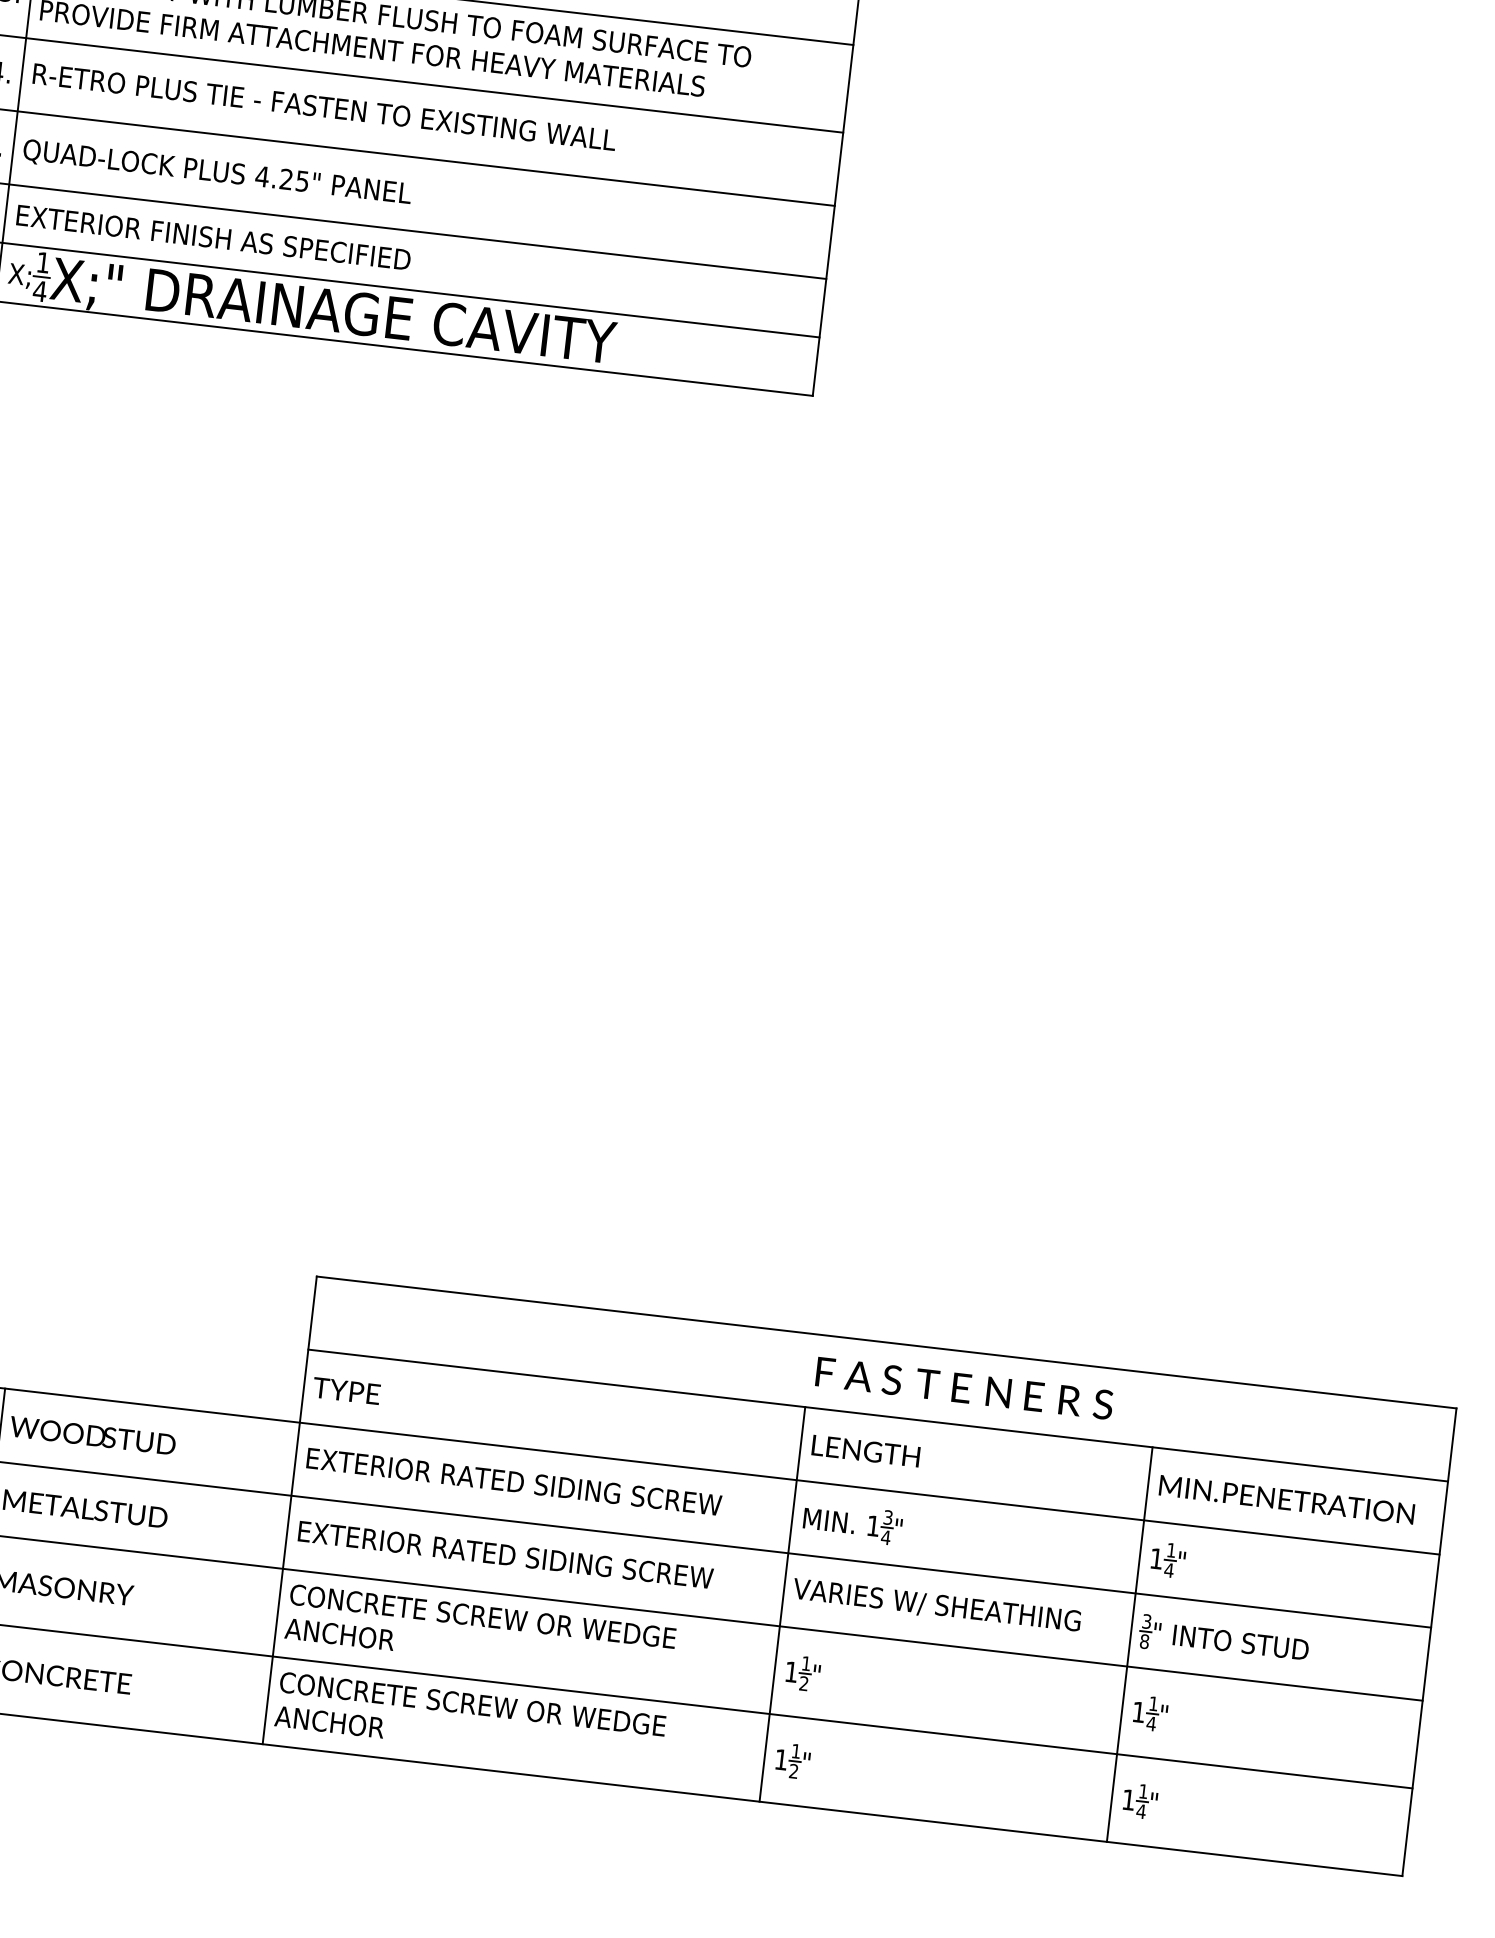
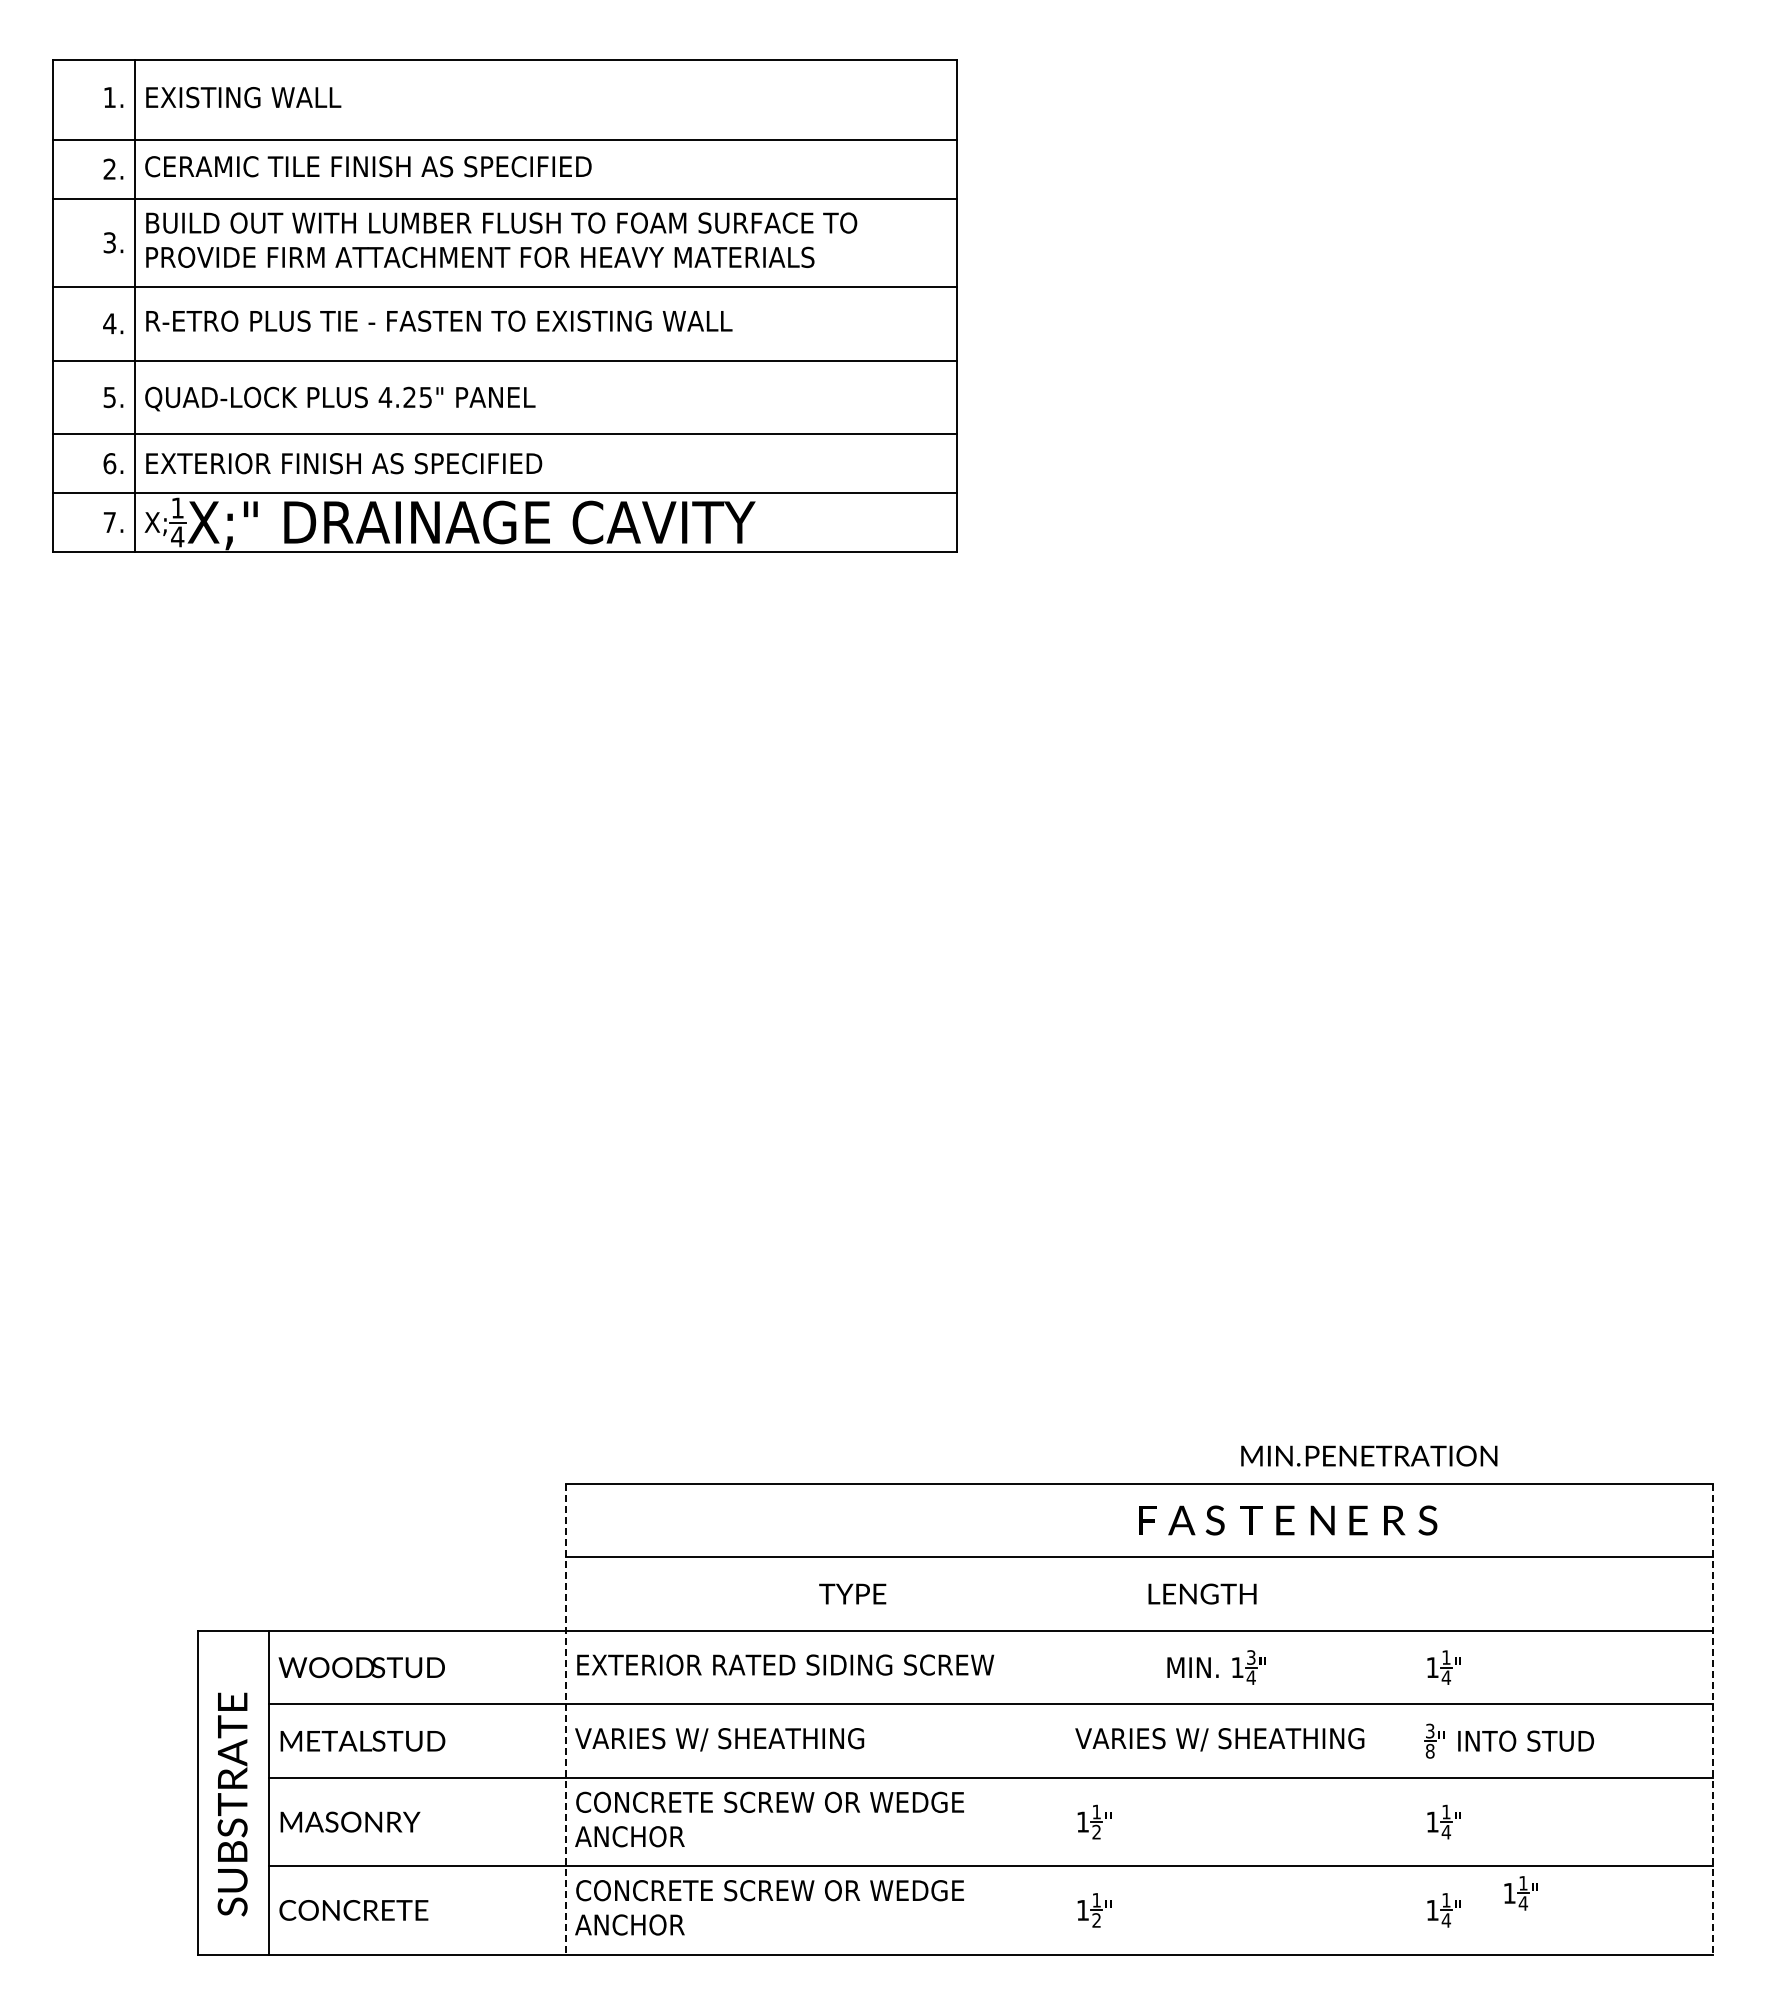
text: (964, 1388) -> (1288, 1520), moved
text: (346, 1390) -> (852, 1593), moved
text: (866, 1450) -> (1202, 1593), moved
text: (1287, 1499) -> (1369, 1455), moved
line: (289, 1510) -> (565, 1719), solid -> dashed
part: (852, 1523) -> (1216, 1667), moved
text: (504, 1555) -> (784, 1739), EXTERIOR RATED SIDING SCREW -> VARIES W/ SHEATHING
line: (782, 1604) -> (1066, 1755), removed
line: (1429, 1642) -> (1713, 1719), solid -> dashed
line: (1129, 1644) -> (1415, 1755), removed
part: (1217, 1793) -> (1520, 1893), added

